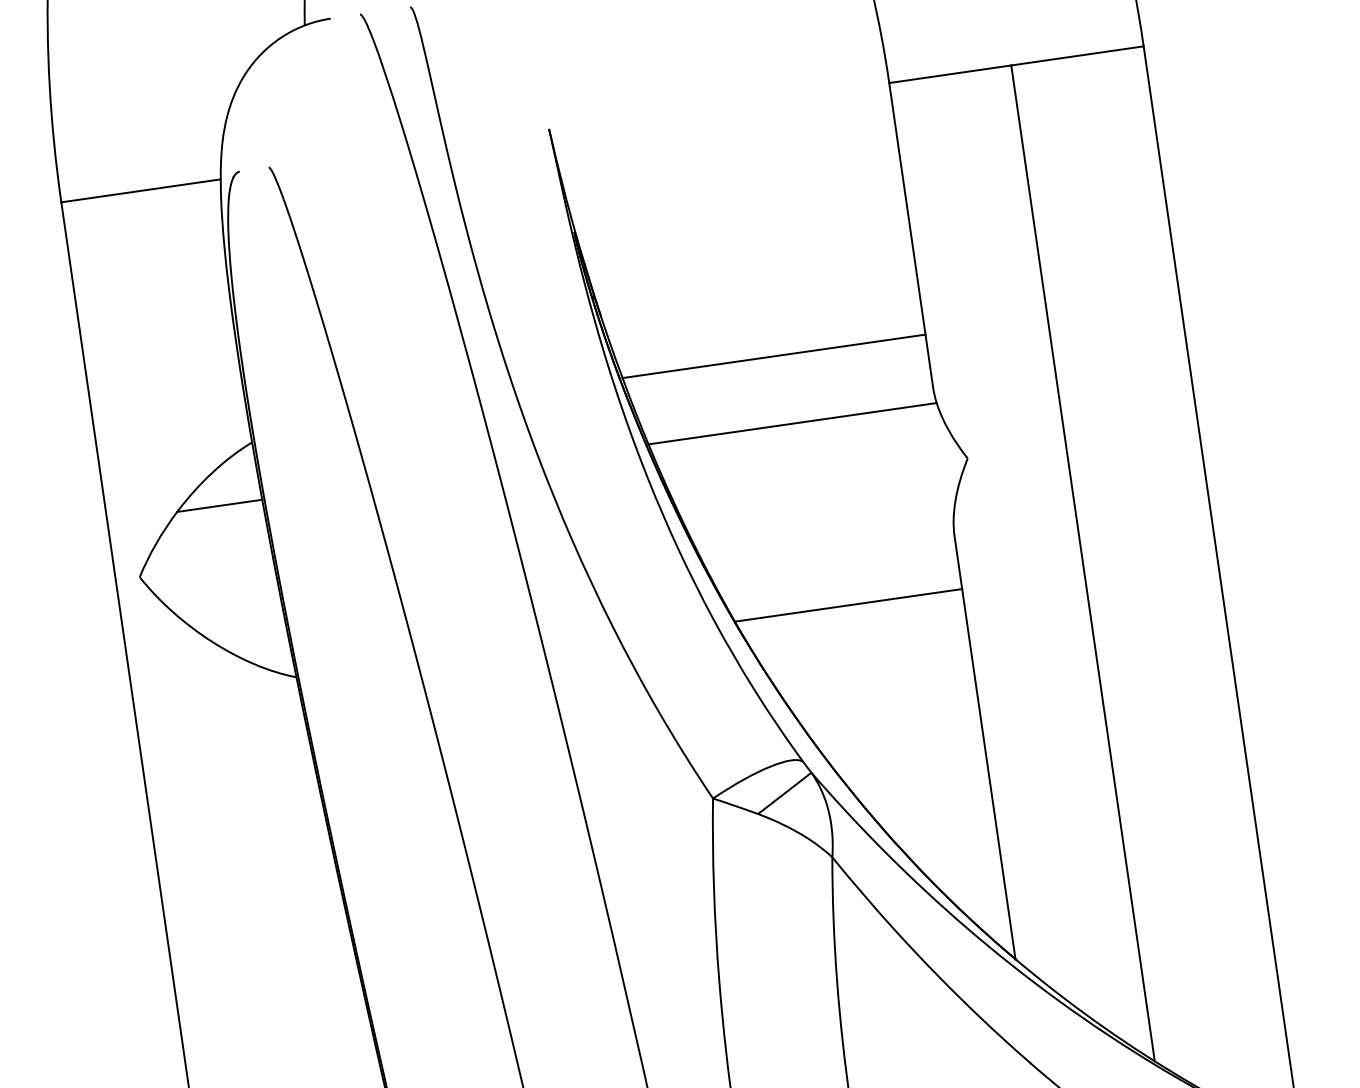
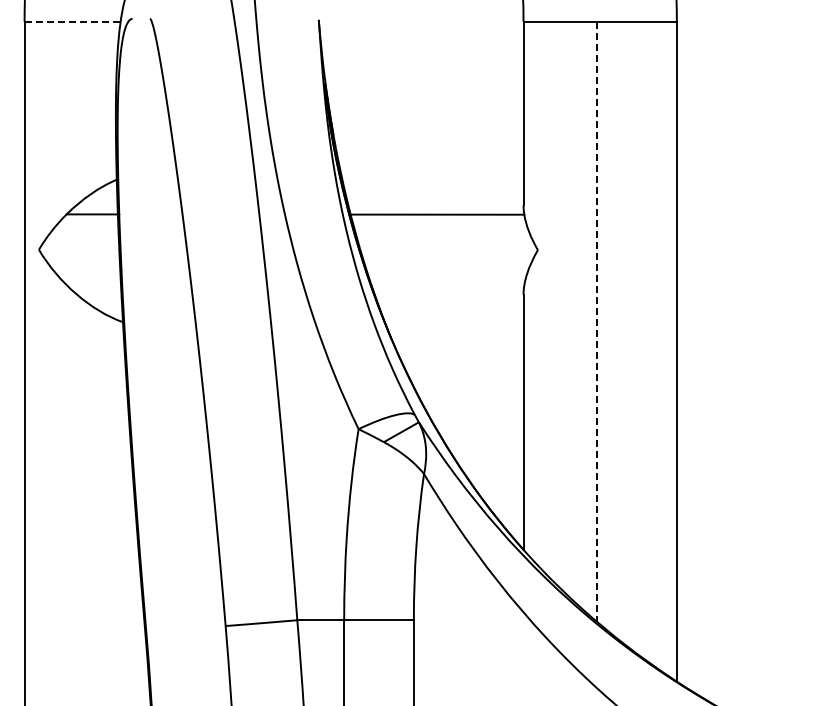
line: (142, 190) -> (73, 21), solid -> dashed
line: (772, 356) -> (431, 173), removed
line: (1083, 564) -> (597, 322), solid -> dashed
line: (847, 605) -> (454, 326), removed

